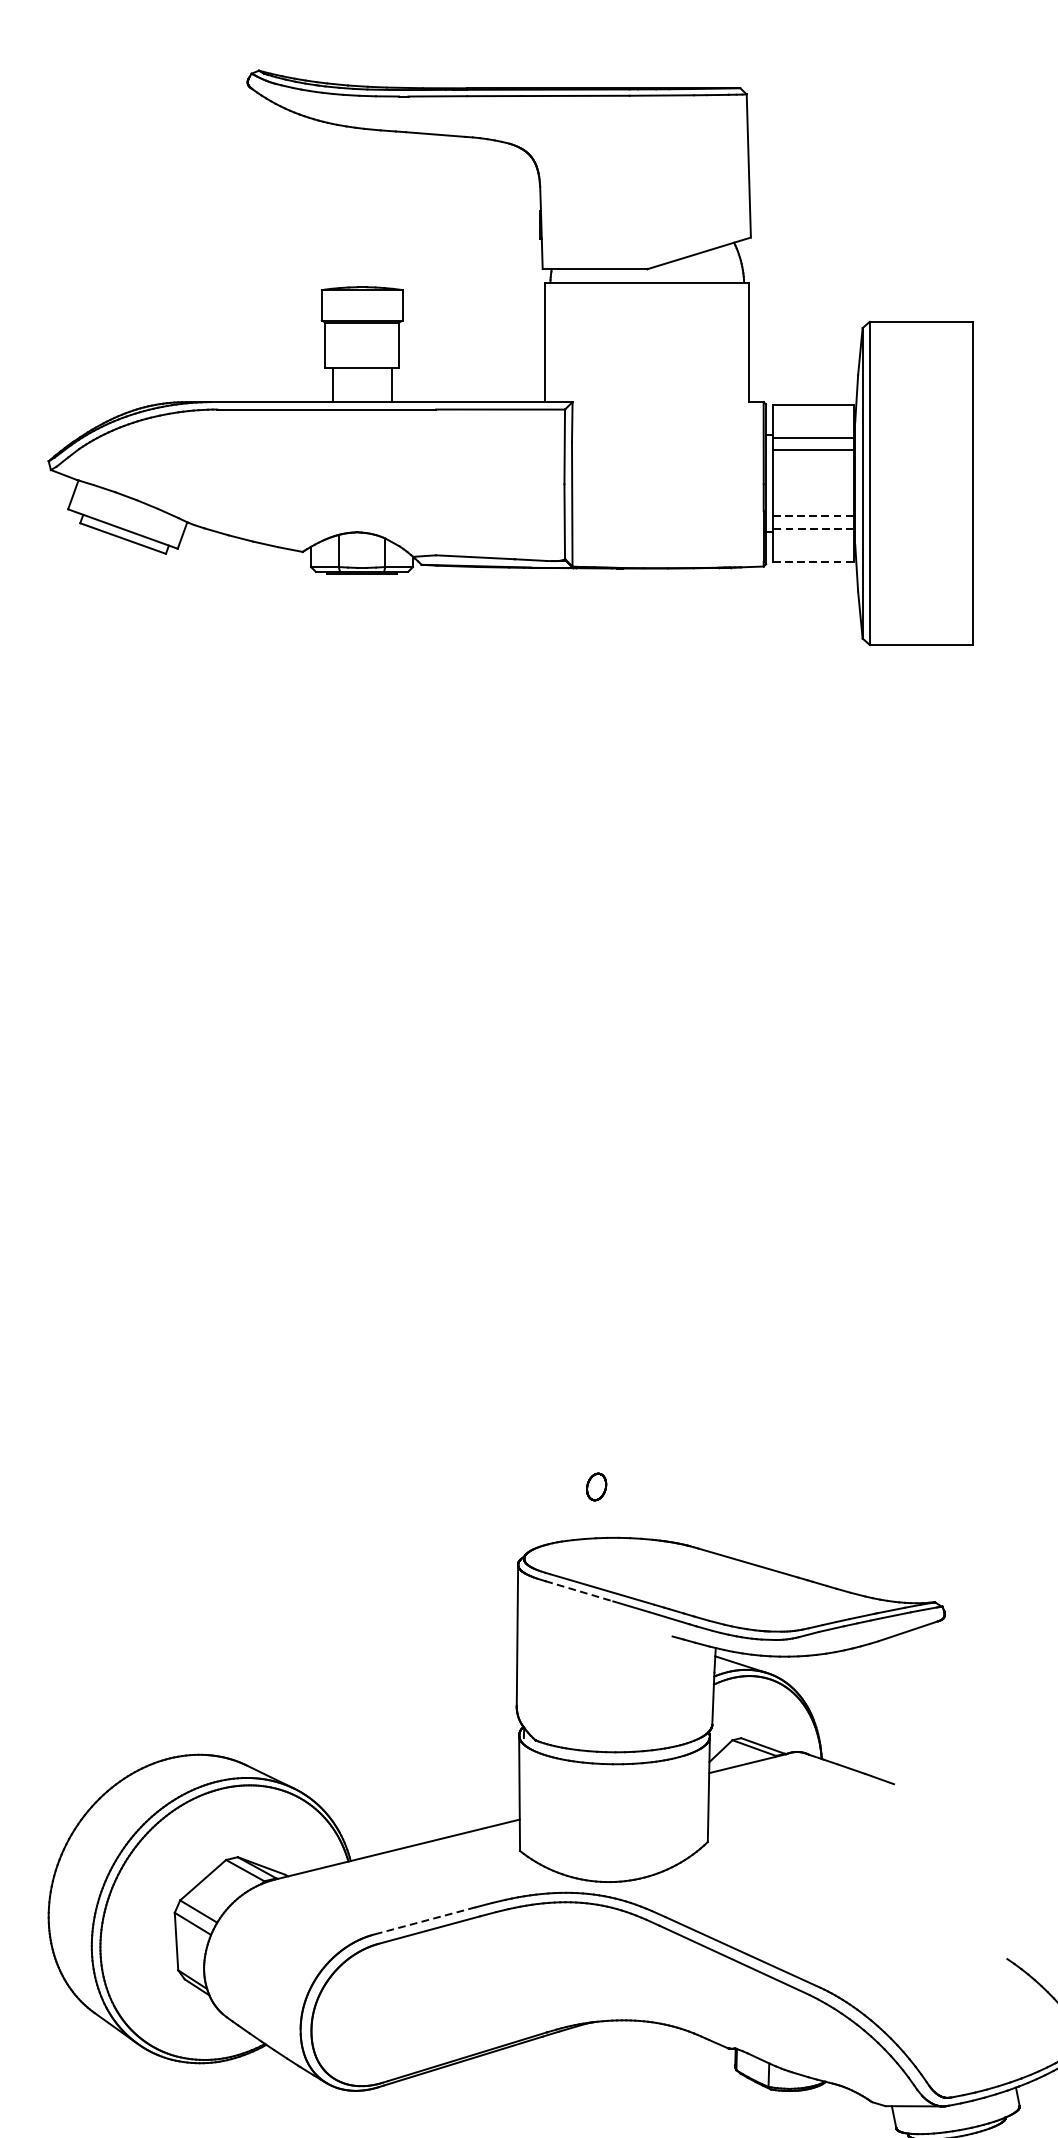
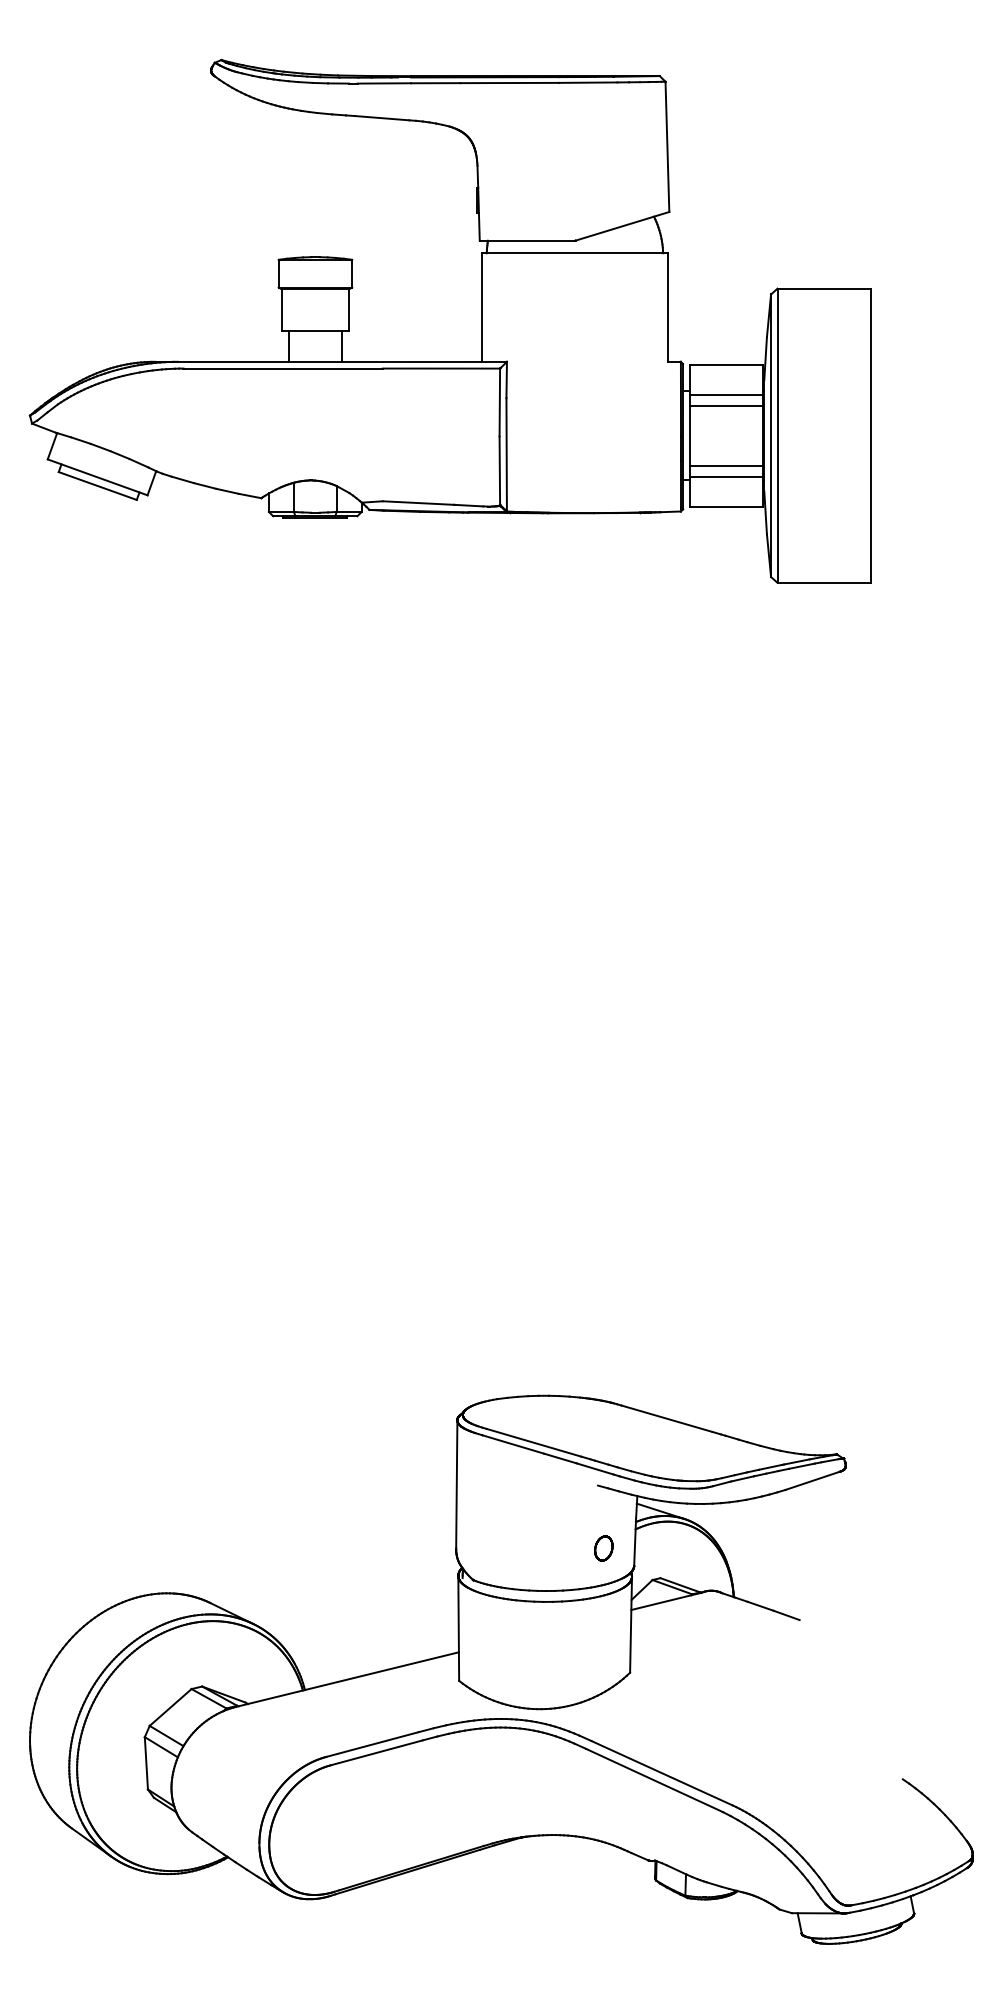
line: (813, 516) -> (726, 465), dashed -> solid
line: (813, 528) -> (726, 476), dashed -> solid
line: (813, 561) -> (726, 506), dashed -> solid
part: (596, 1487) -> (603, 1548), moved
line: (579, 1591) -> (513, 1444), dashed -> solid
line: (424, 1920) -> (372, 1744), dashed -> solid

